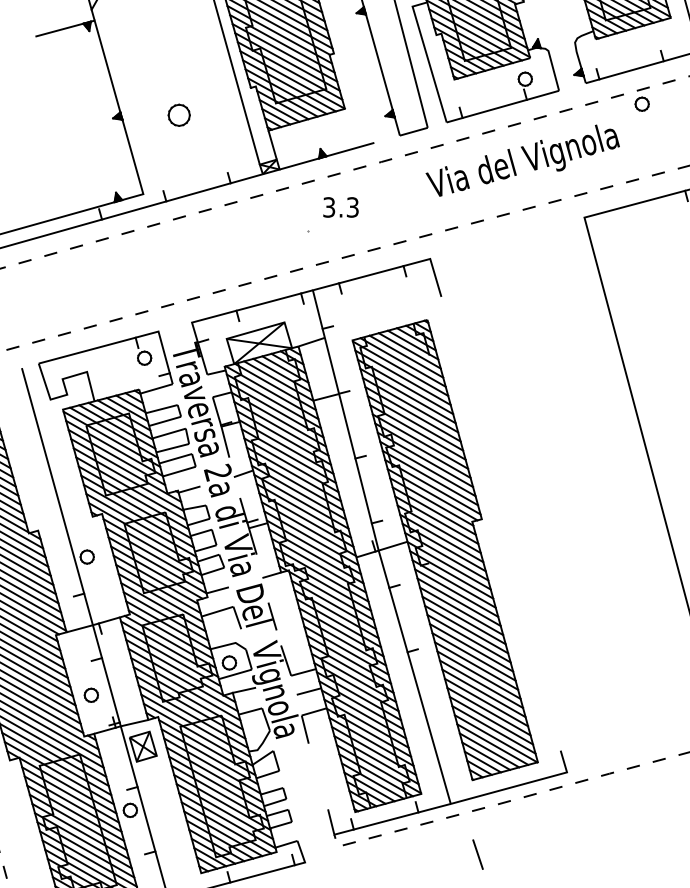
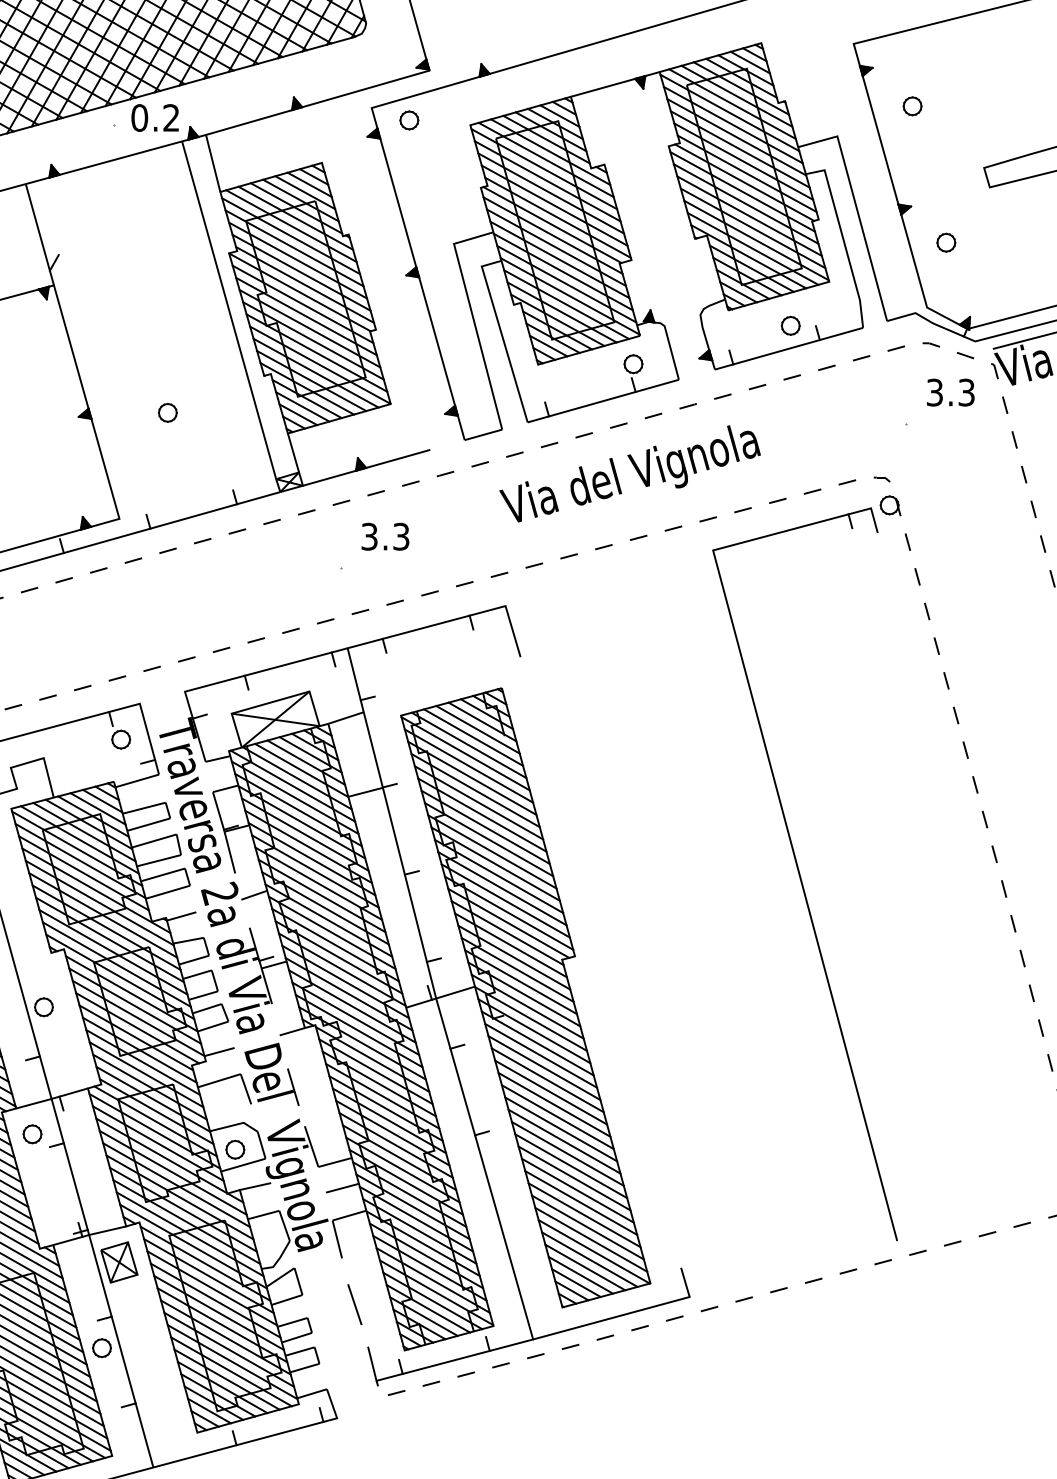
part: (641, 103) -> (790, 325), moved
part: (179, 115) -> (167, 412), size x0.62
part: (91, 695) -> (32, 1134), moved
line: (477, 854) -> (354, 1304), moved

